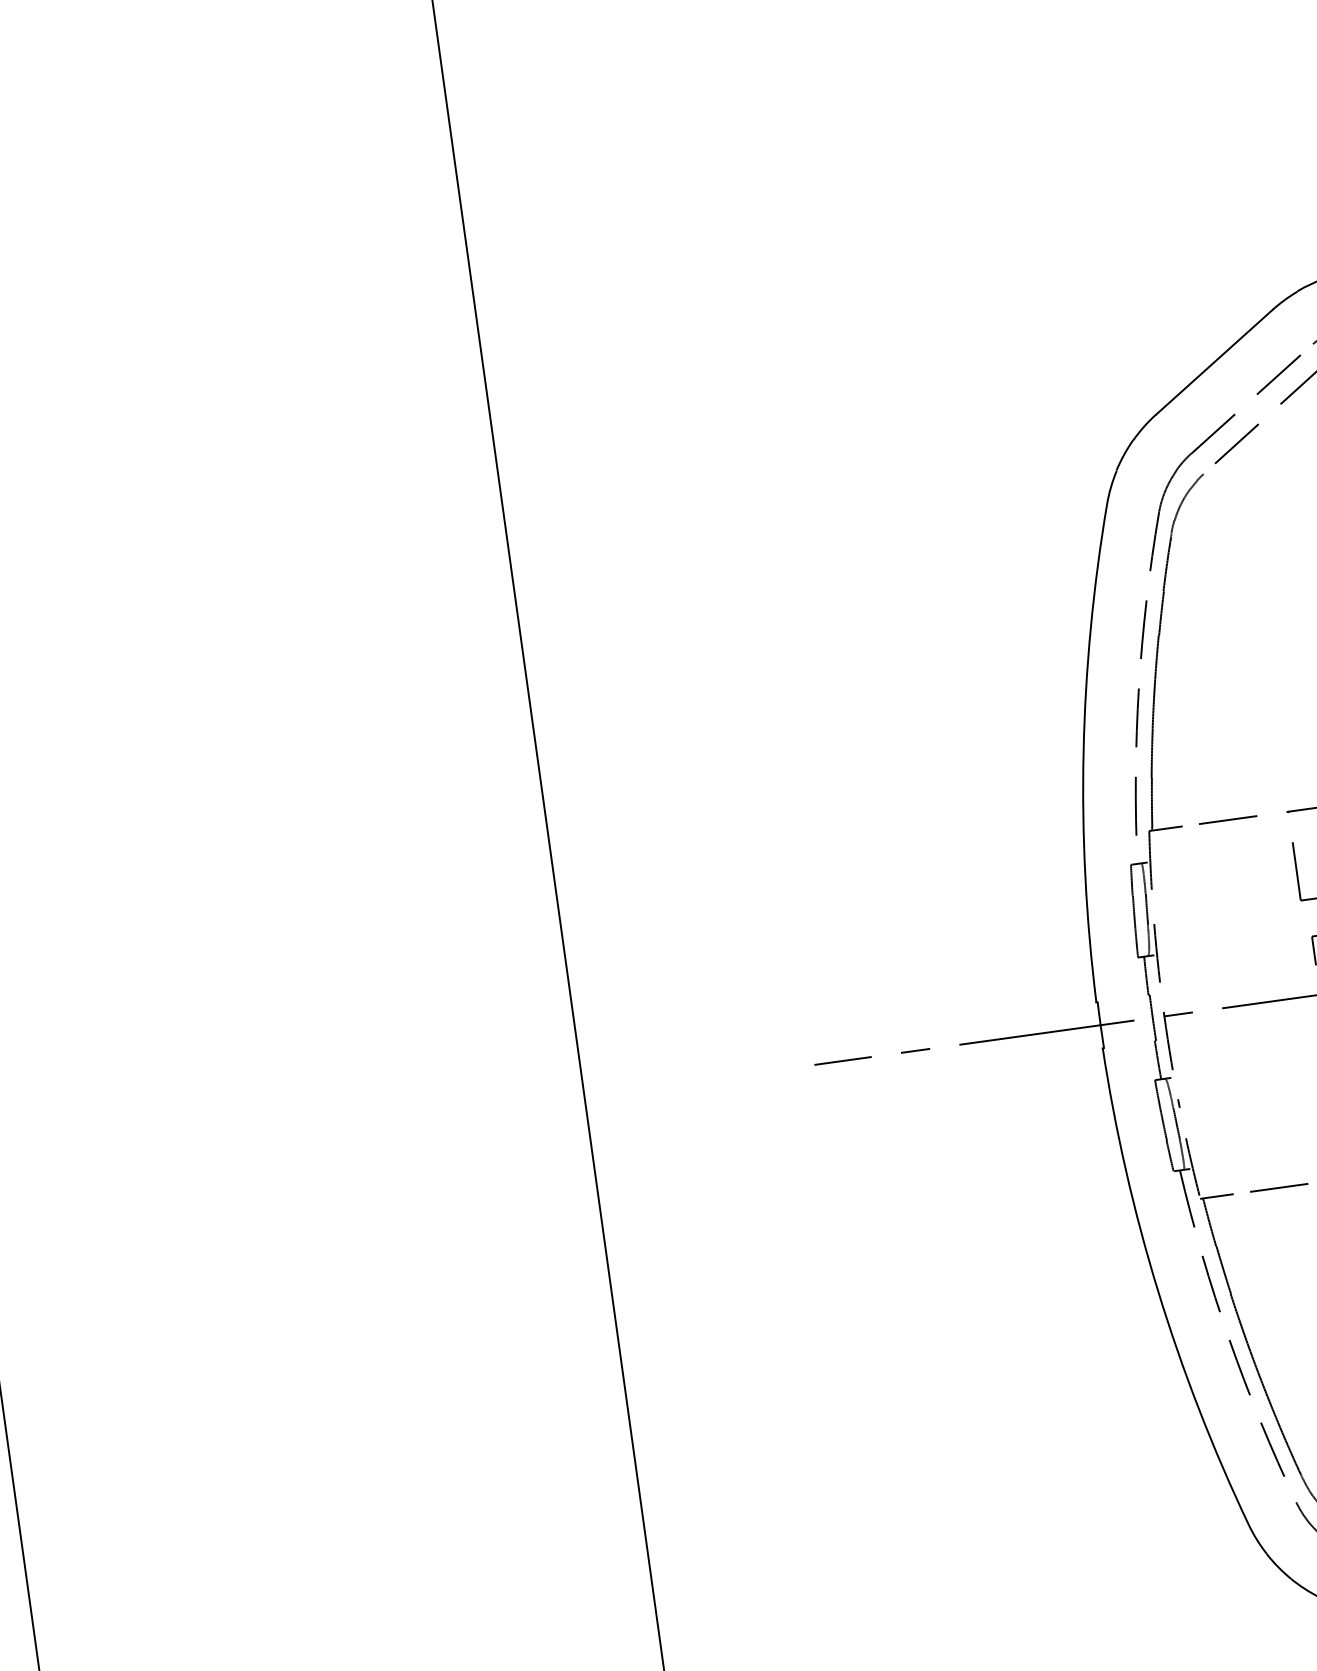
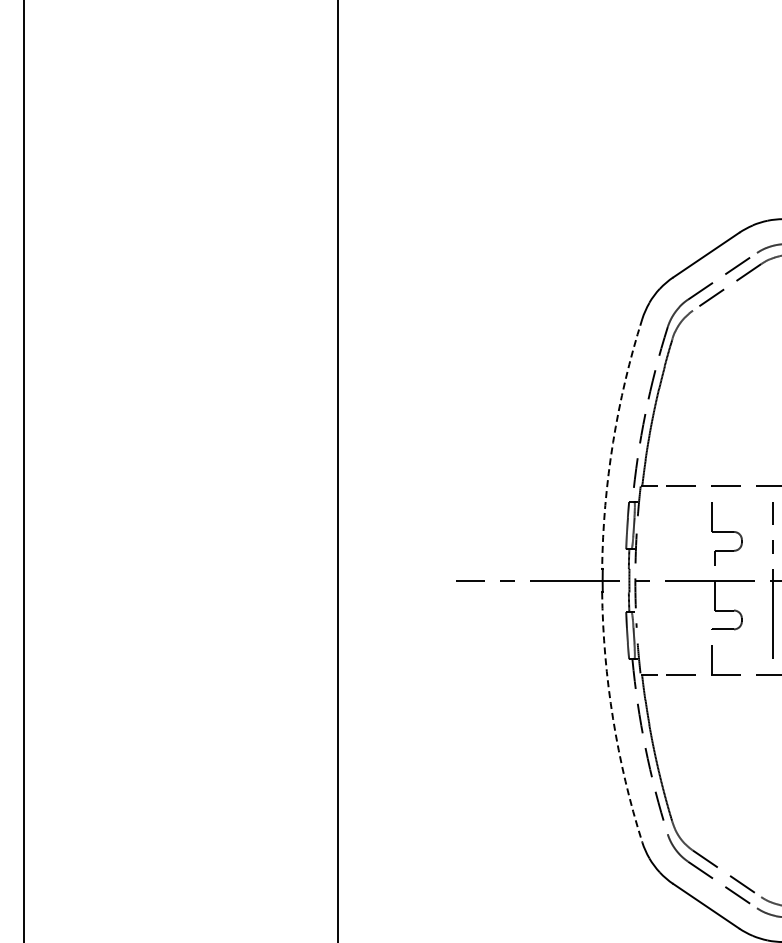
arc: (1084, 752) -> (613, 442), solid -> dashed
arc: (1159, 1291) -> (613, 718), solid -> dashed

